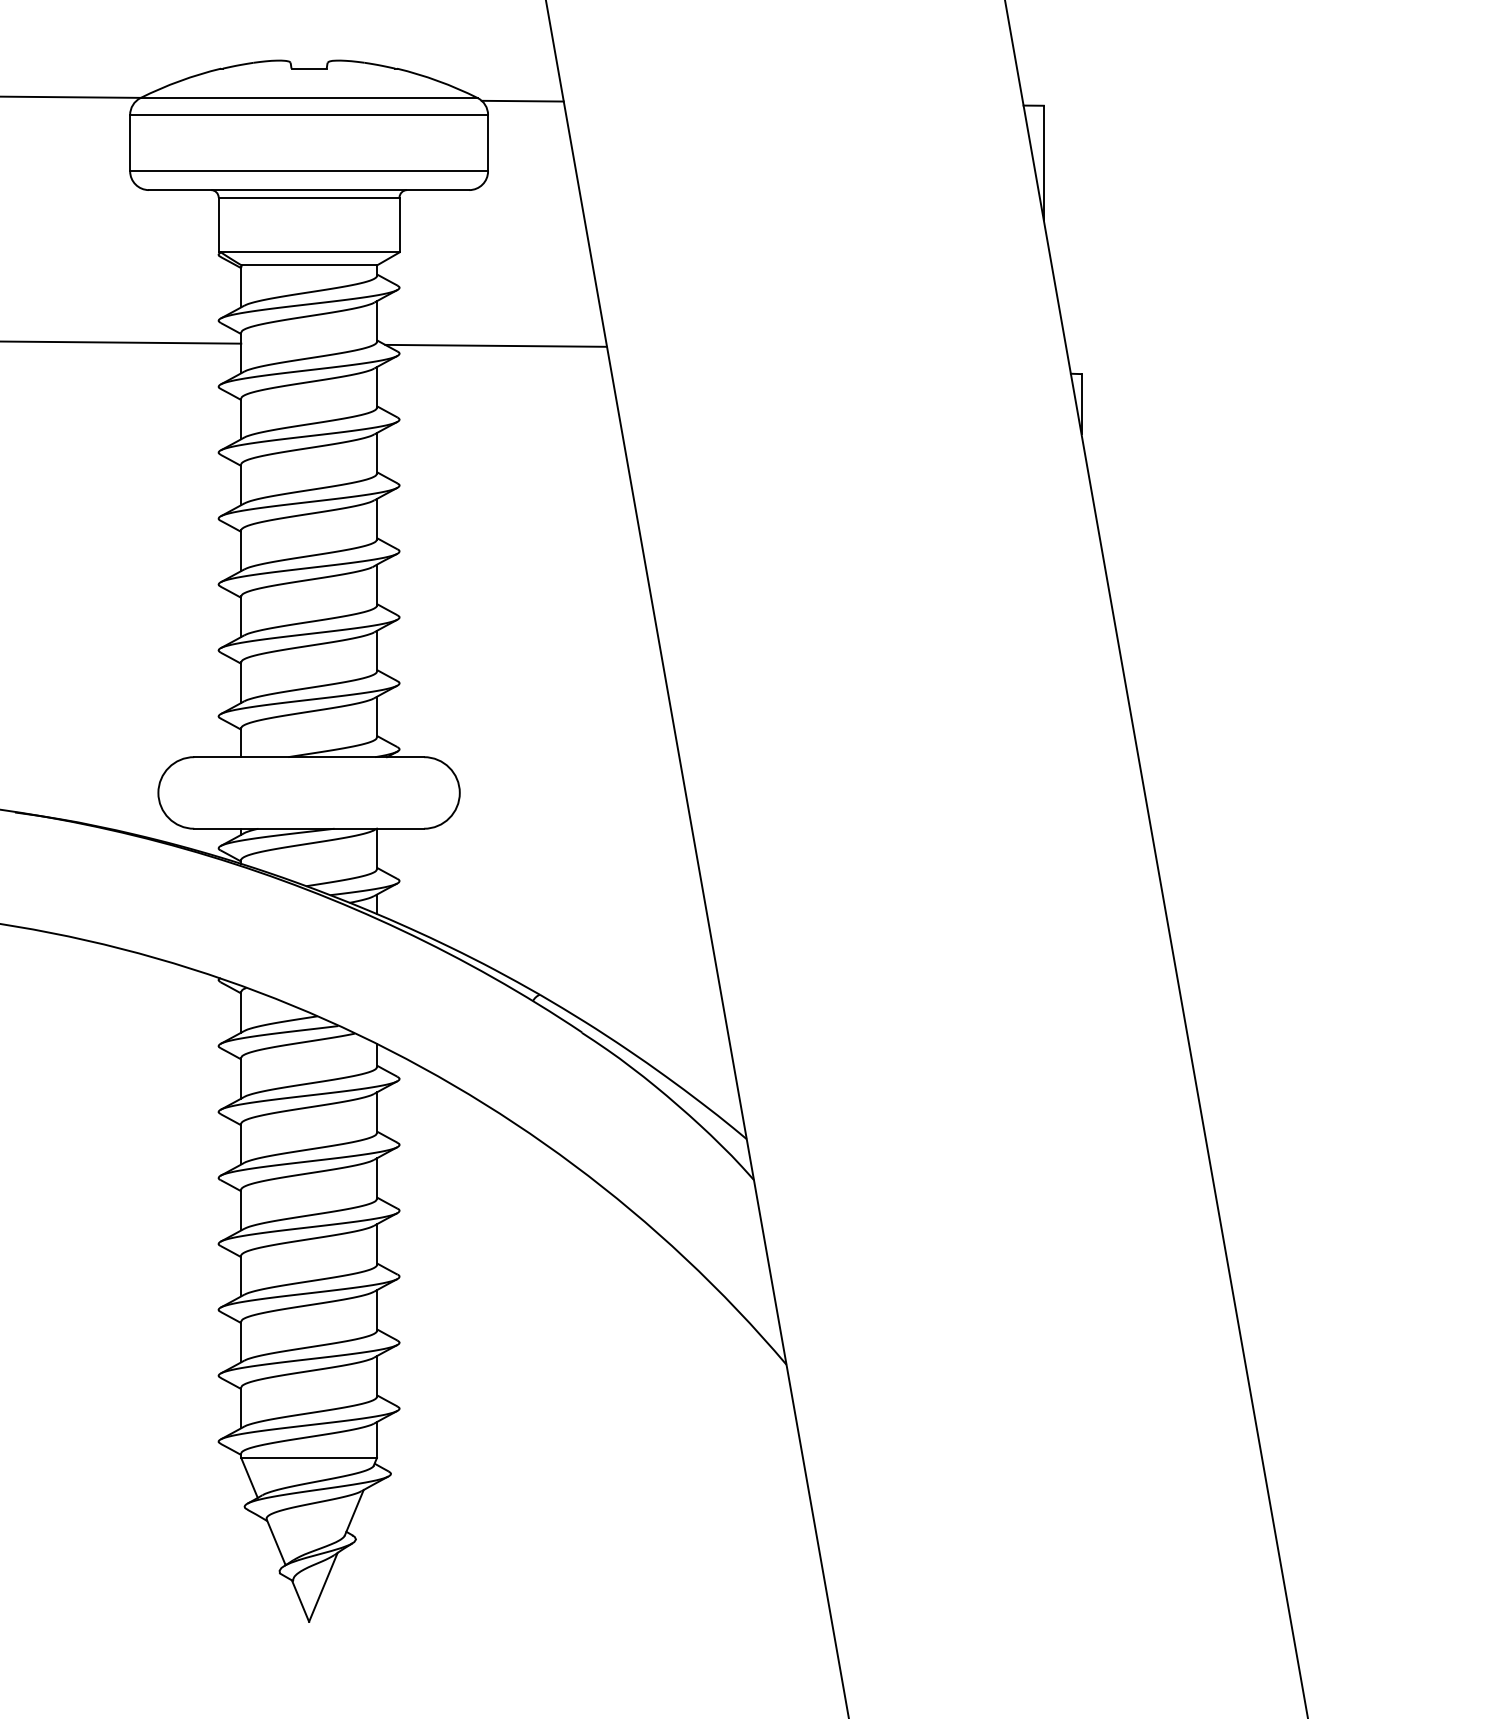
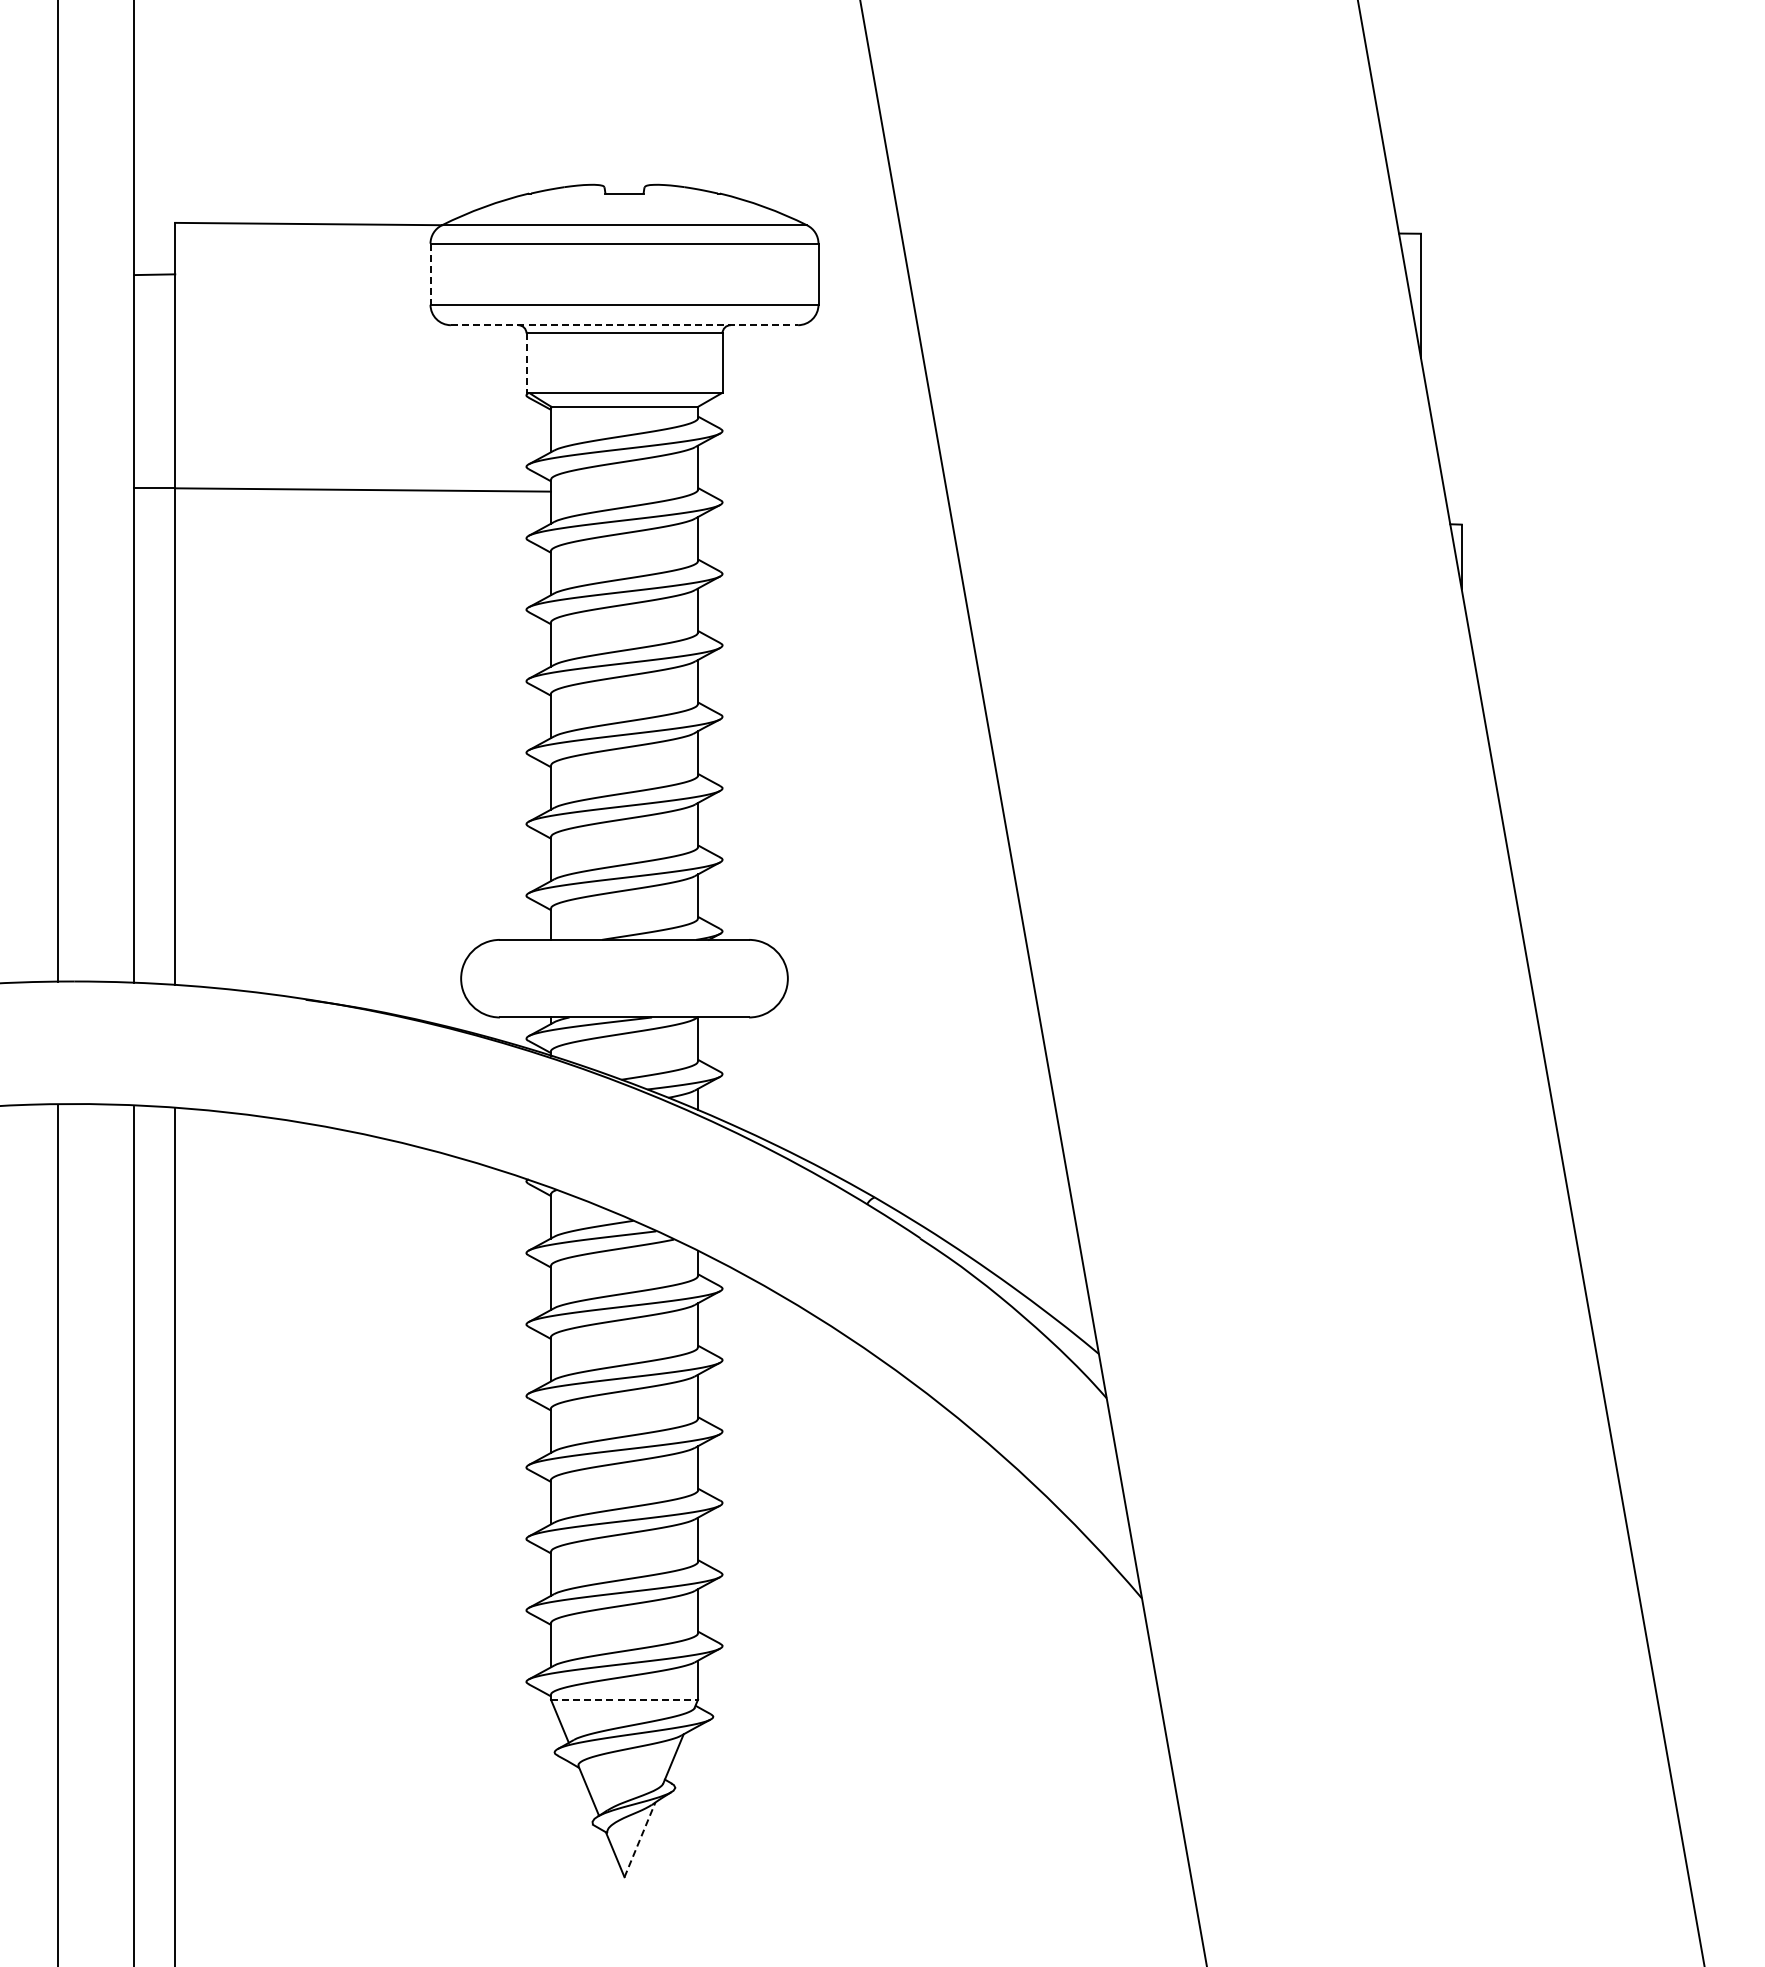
line: (522, 100) -> (855, 228), removed
line: (130, 143) -> (430, 274), solid -> dashed
line: (309, 190) -> (624, 325), solid -> dashed
line: (218, 225) -> (526, 363), solid -> dashed
line: (496, 345) -> (827, 493), removed
line: (309, 1457) -> (624, 1699), solid -> dashed
line: (323, 1587) -> (640, 1839), solid -> dashed

